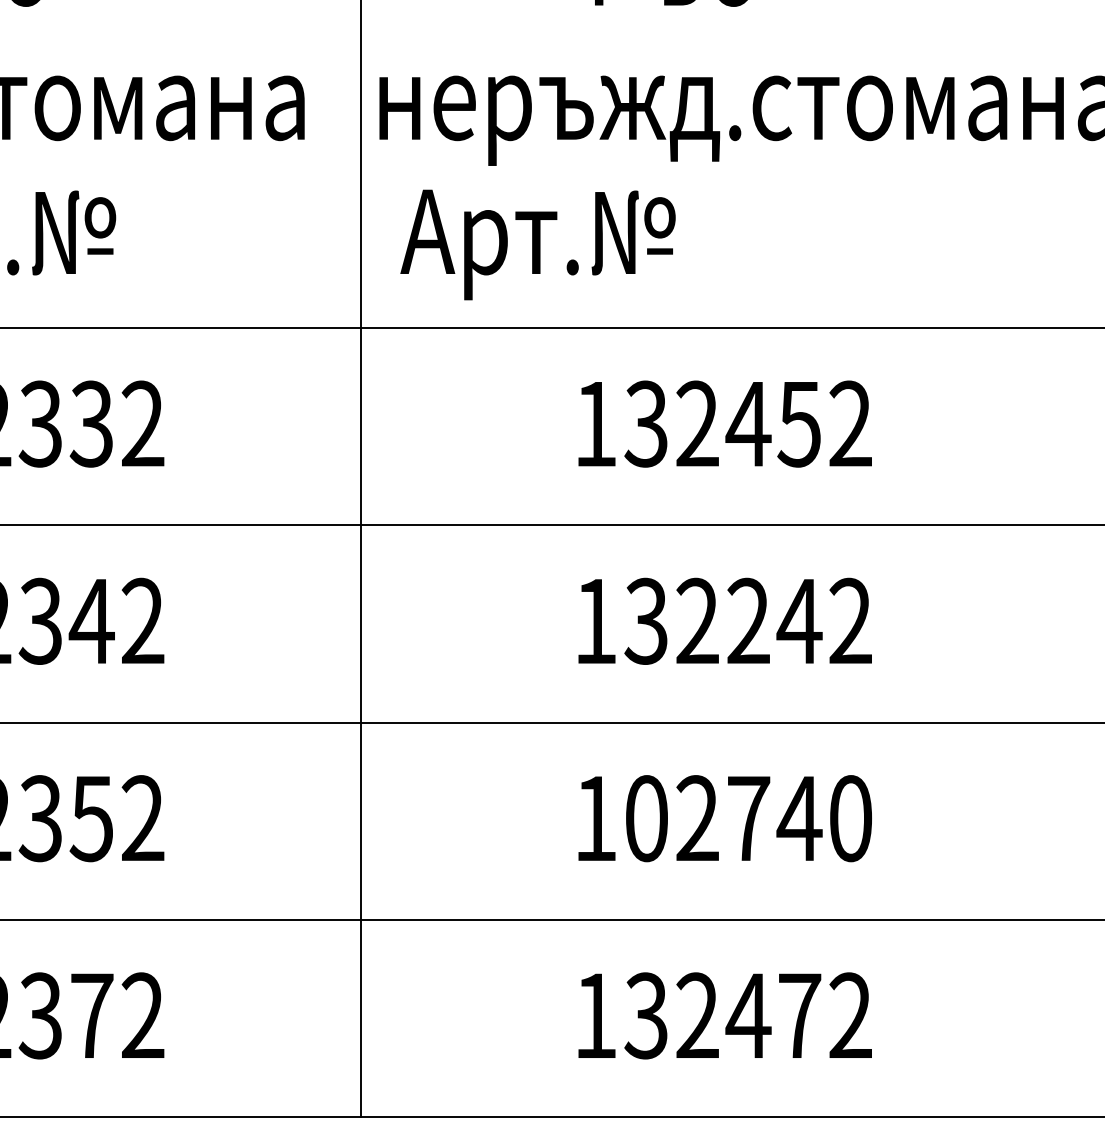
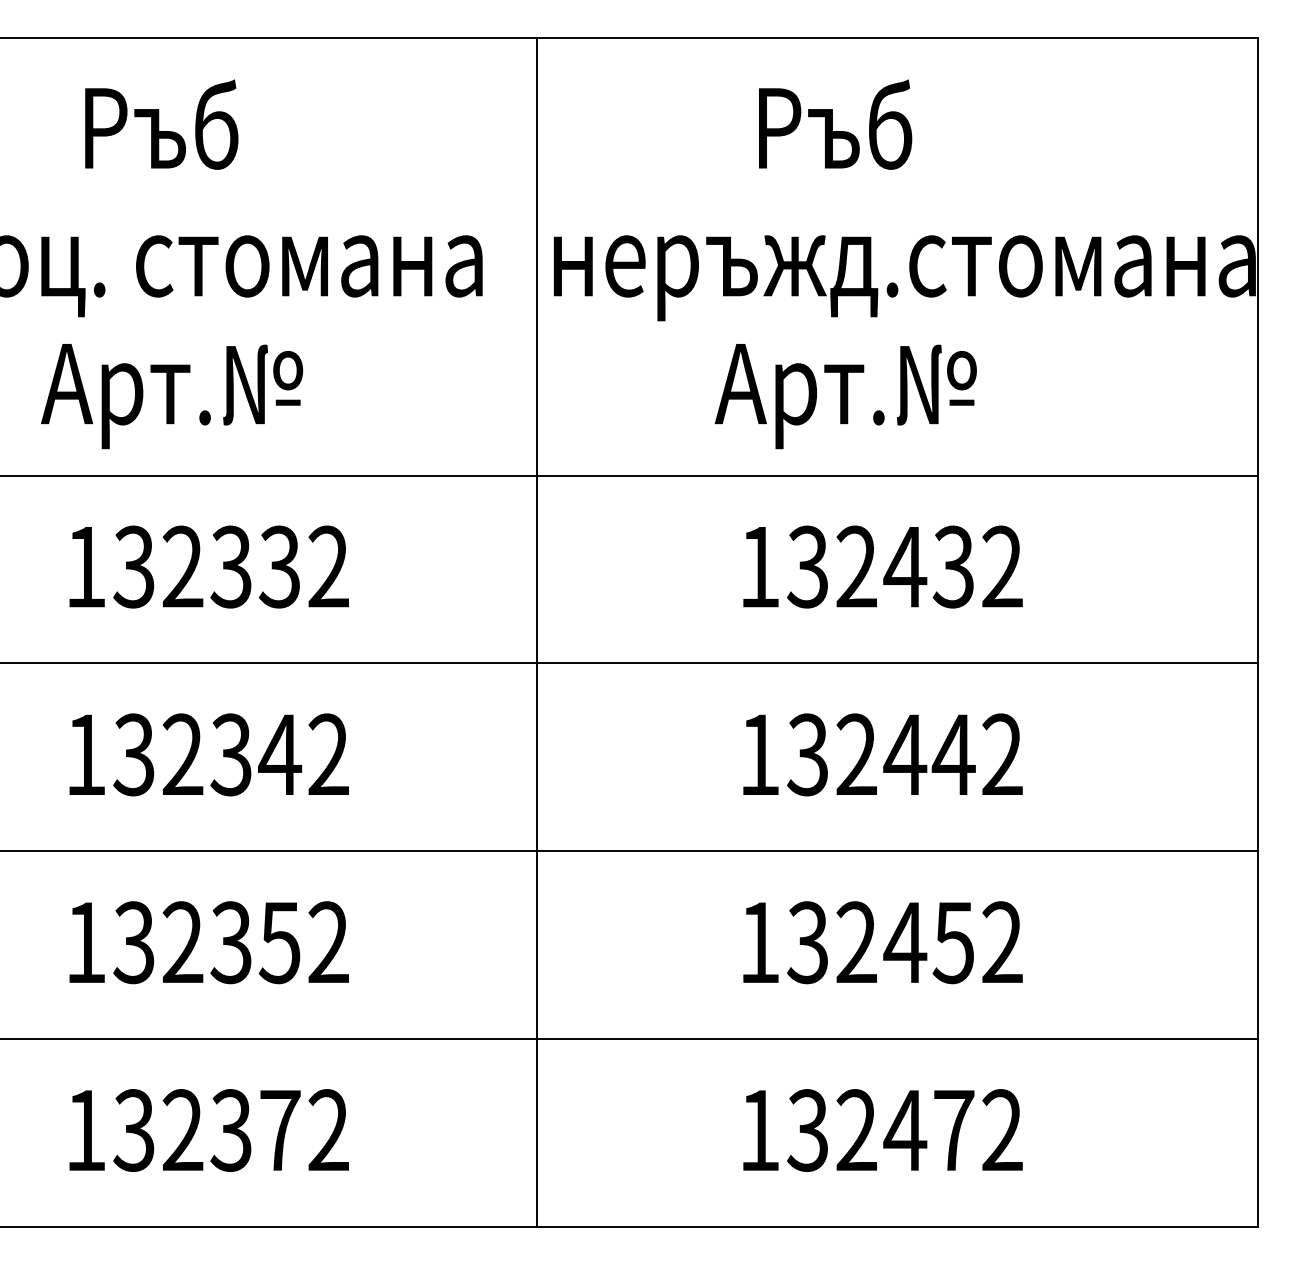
text: (537, 244) -> (845, 396), moved
text: (798, 423) -> (952, 566), 132452 -> 132432
text: (748, 619) -> (905, 753), 132242 -> 132442
text: (747, 818) -> (904, 942), 102740 -> 132452

